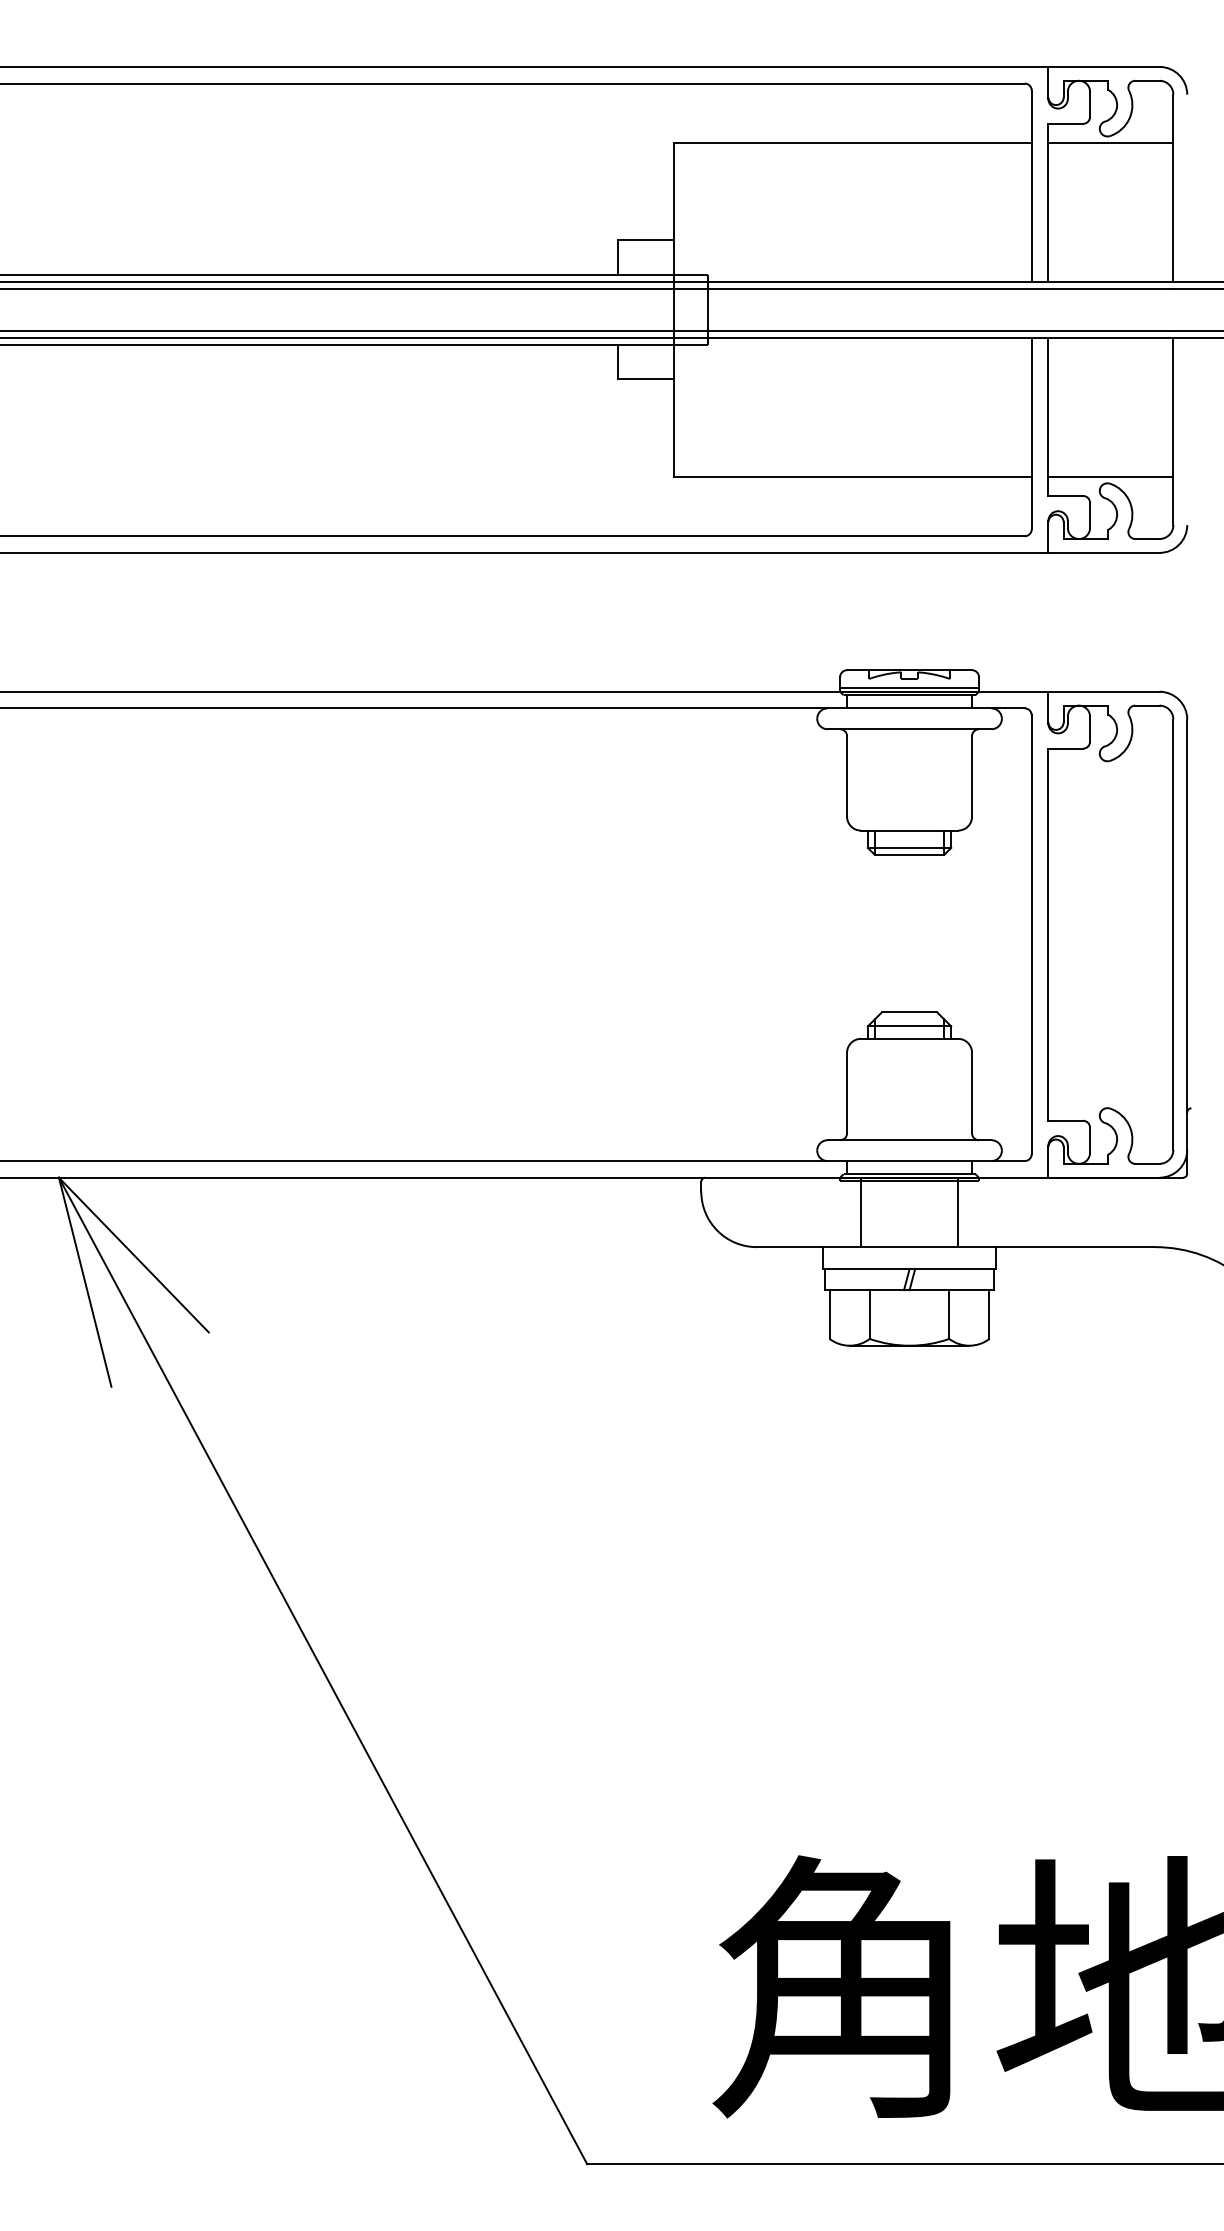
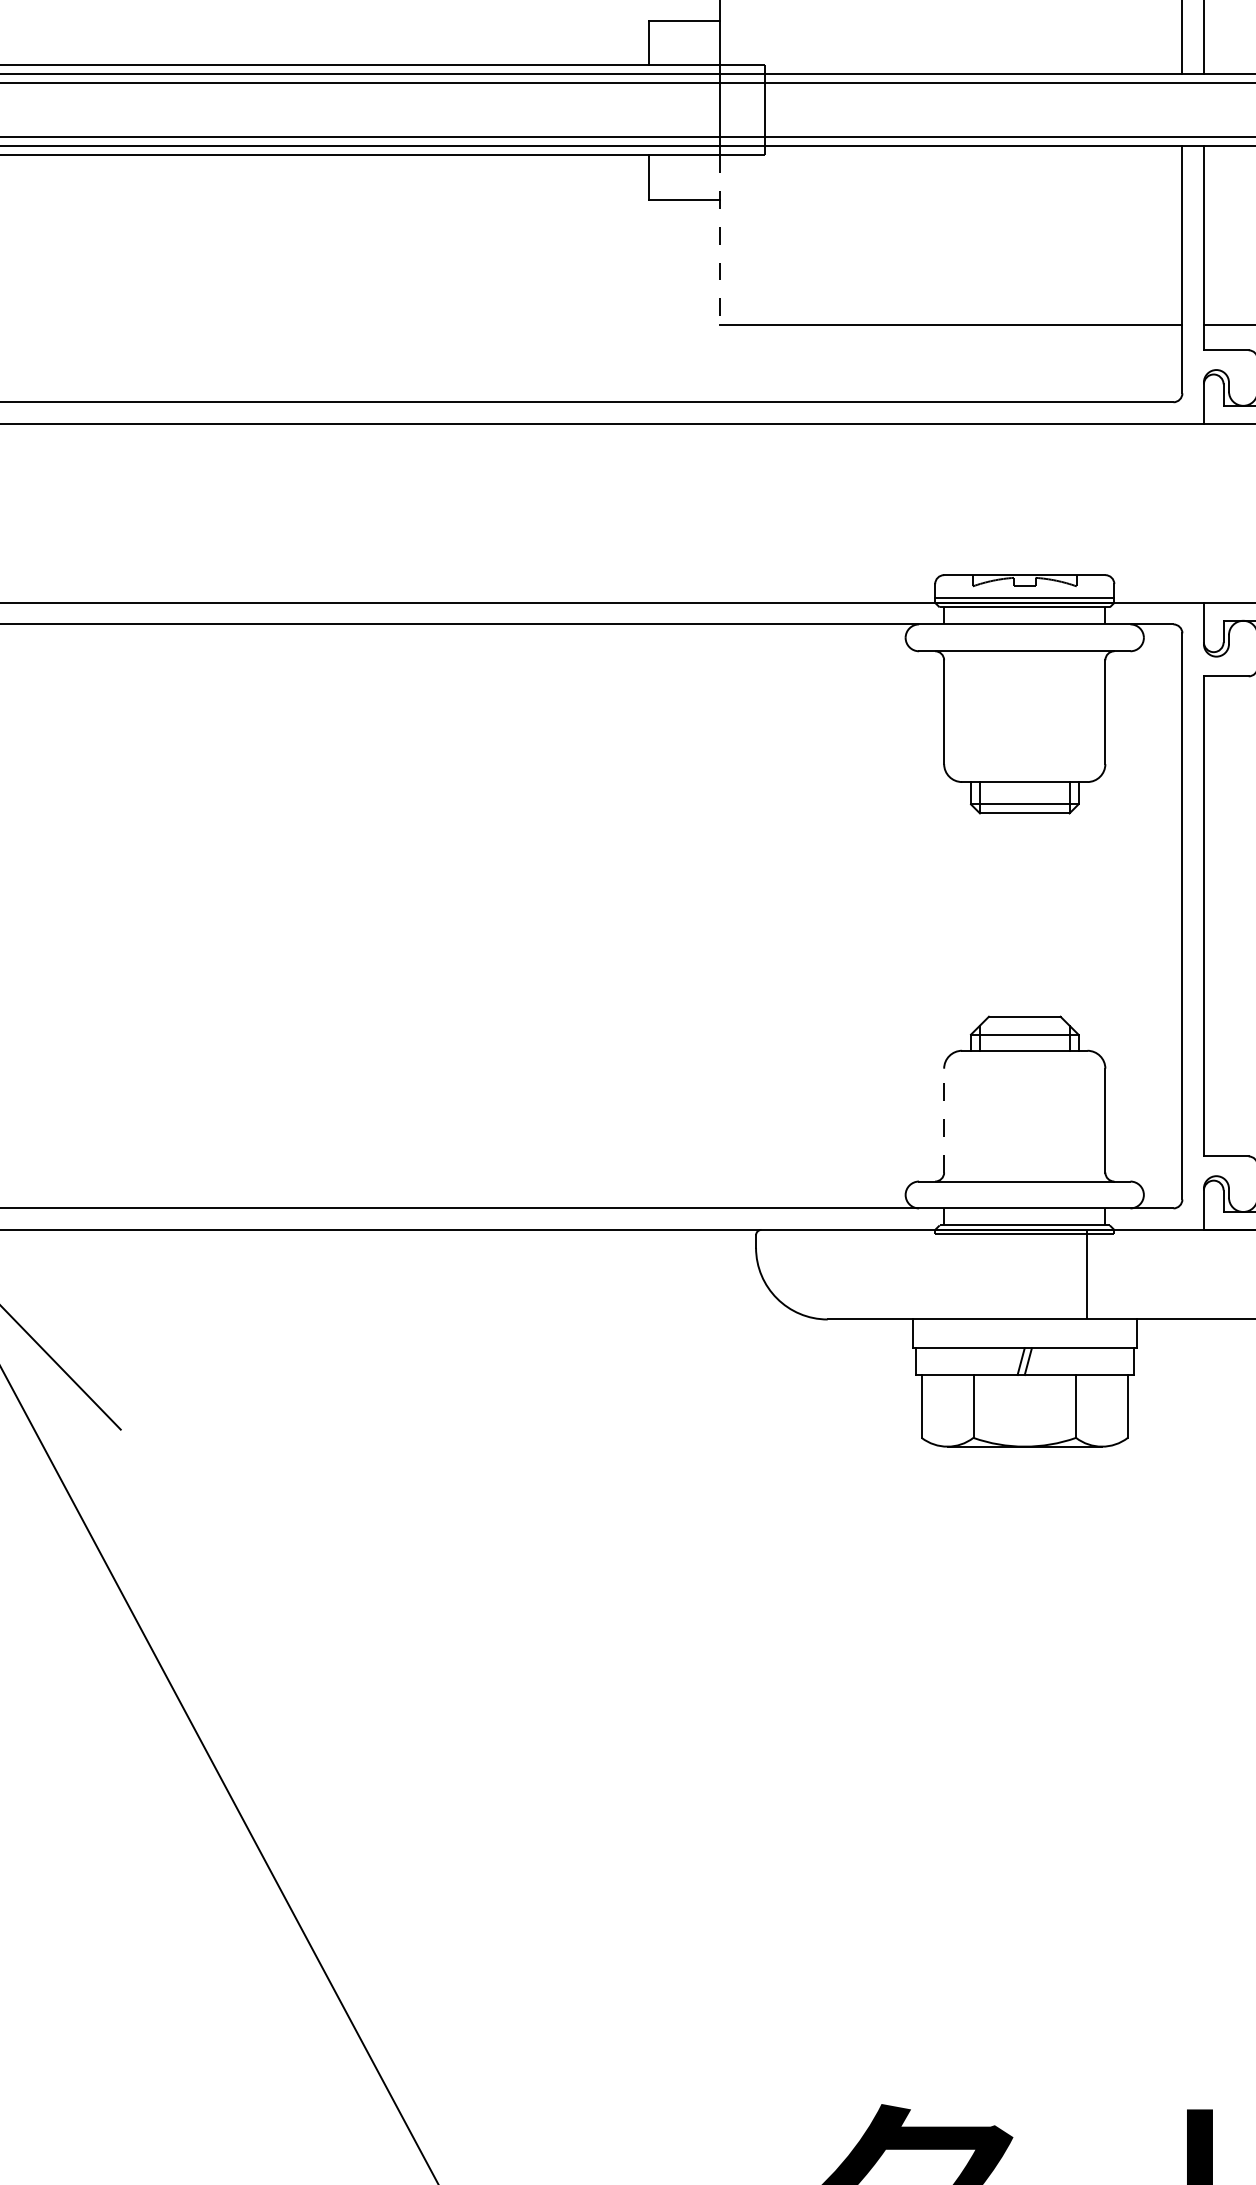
line: (673, 410) -> (720, 240), solid -> dashed
line: (847, 1092) -> (944, 1119), solid -> dashed
line: (860, 1212) -> (961, 1274), removed

